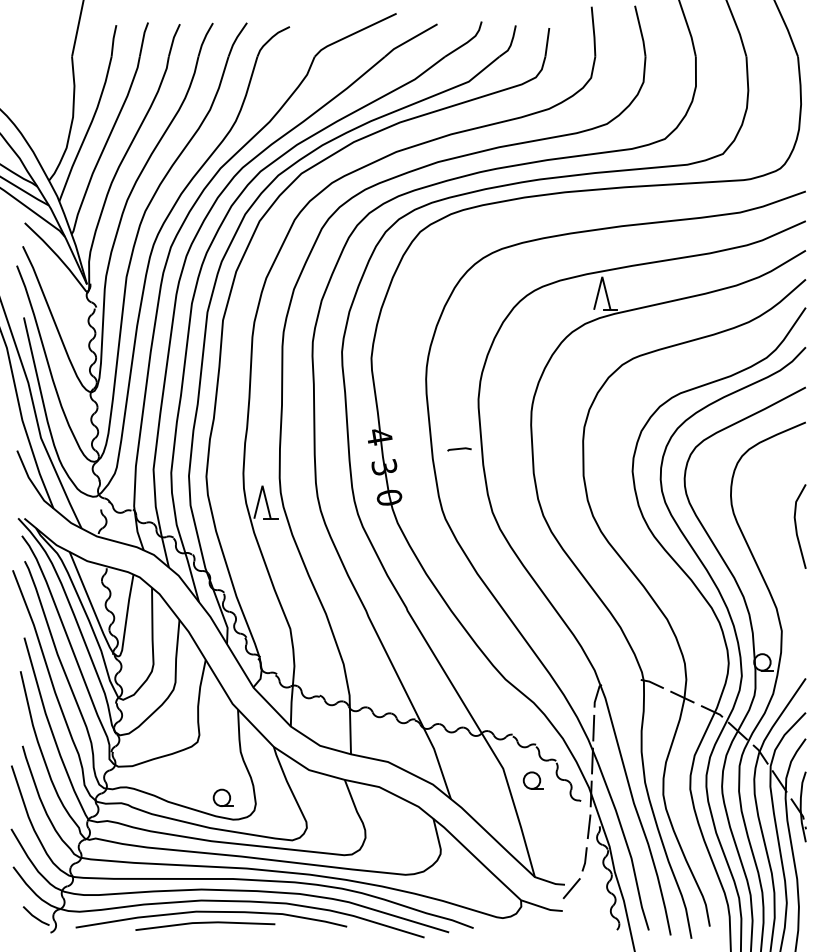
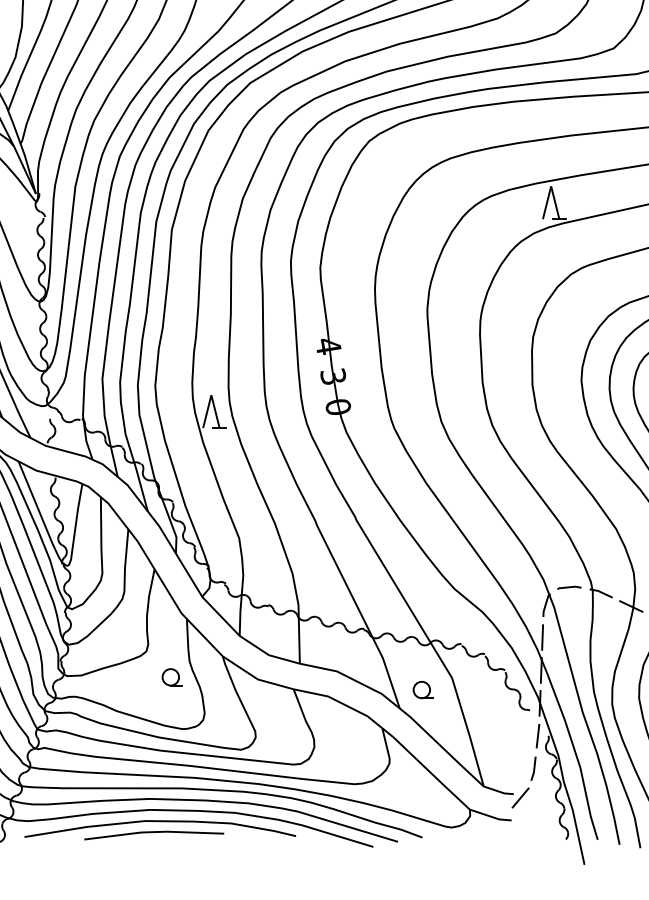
line: (459, 449) -> (569, 587), moved
part: (532, 780) -> (422, 689), moved
part: (222, 797) -> (171, 676), moved

